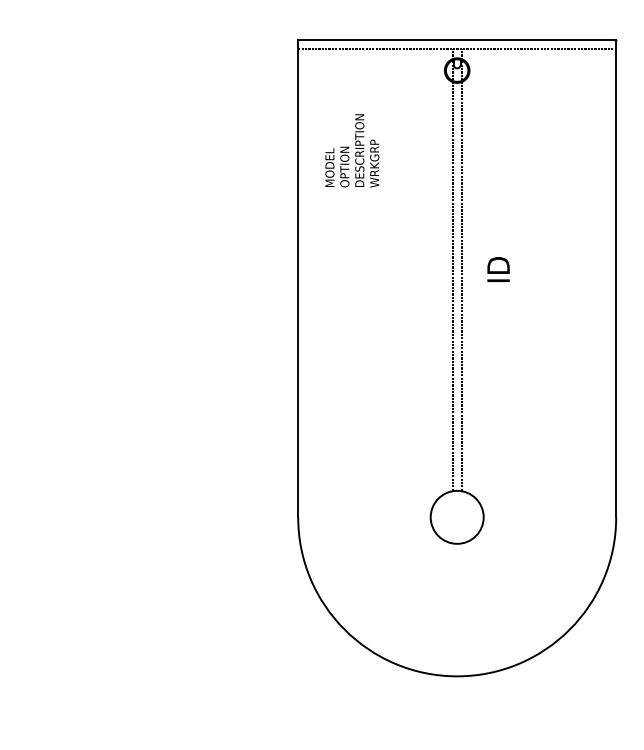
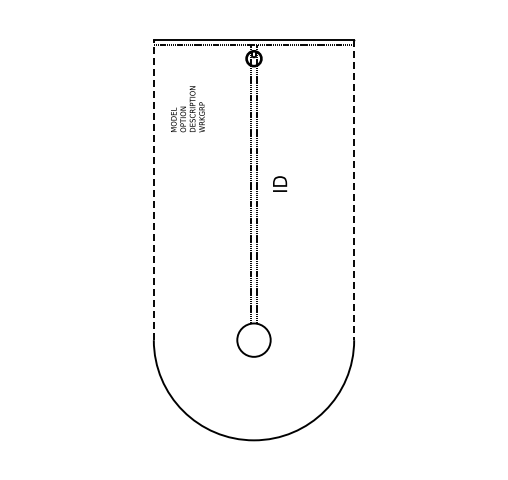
line: (297, 278) -> (153, 189), solid -> dashed
line: (616, 279) -> (354, 190), solid -> dashed

